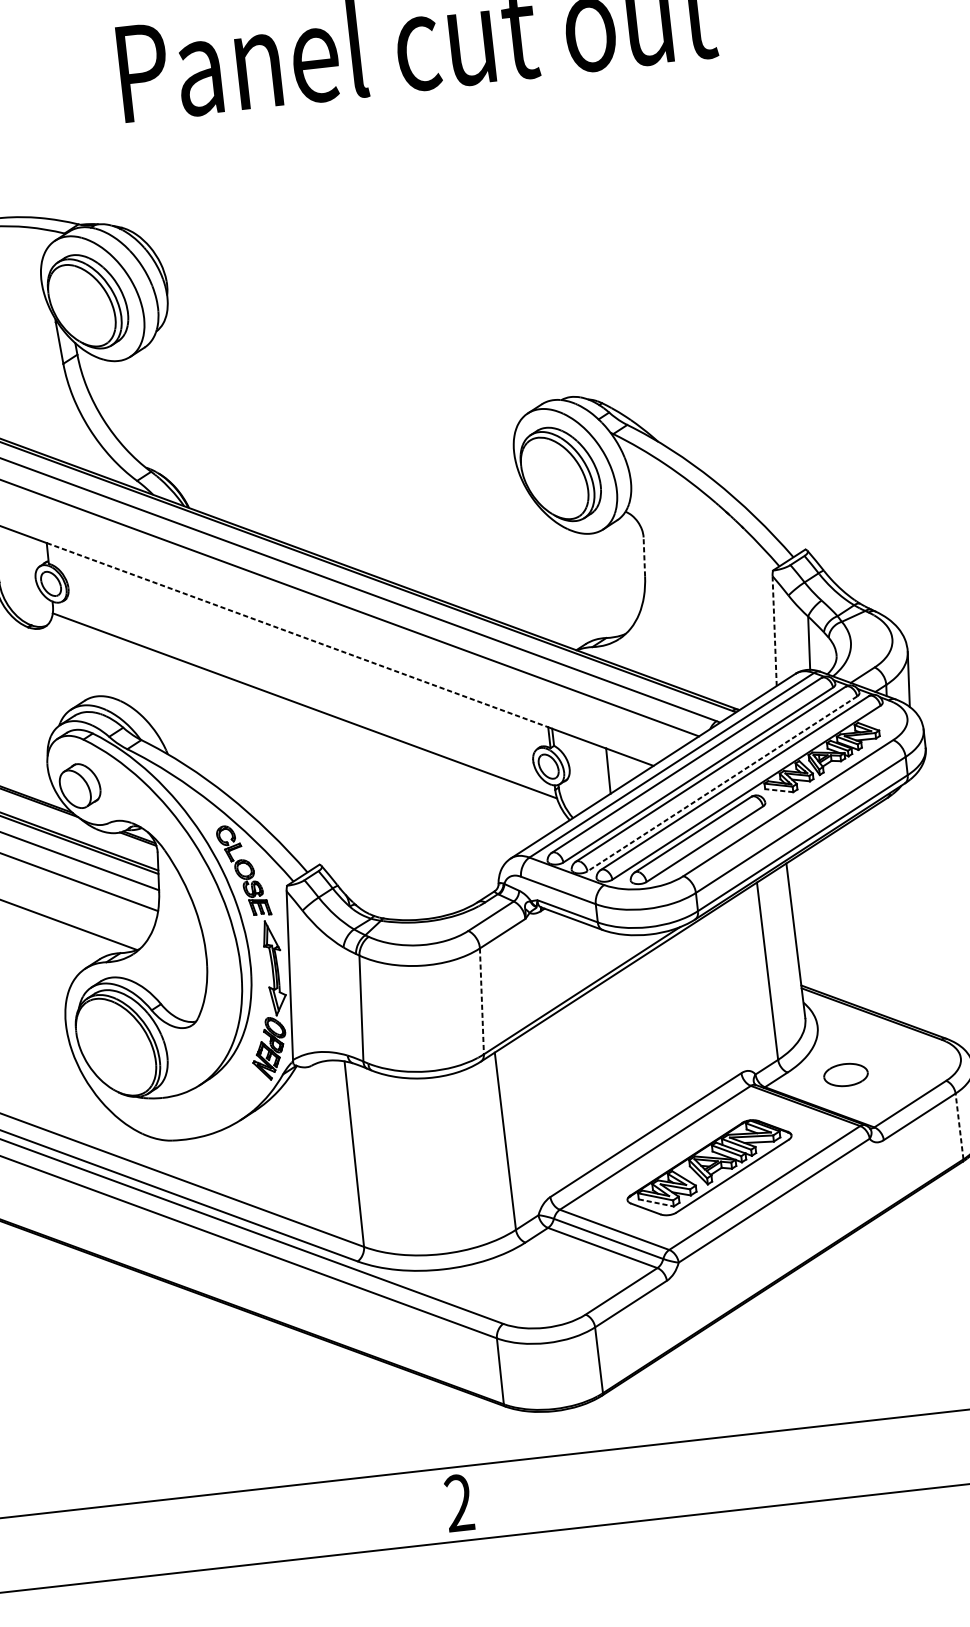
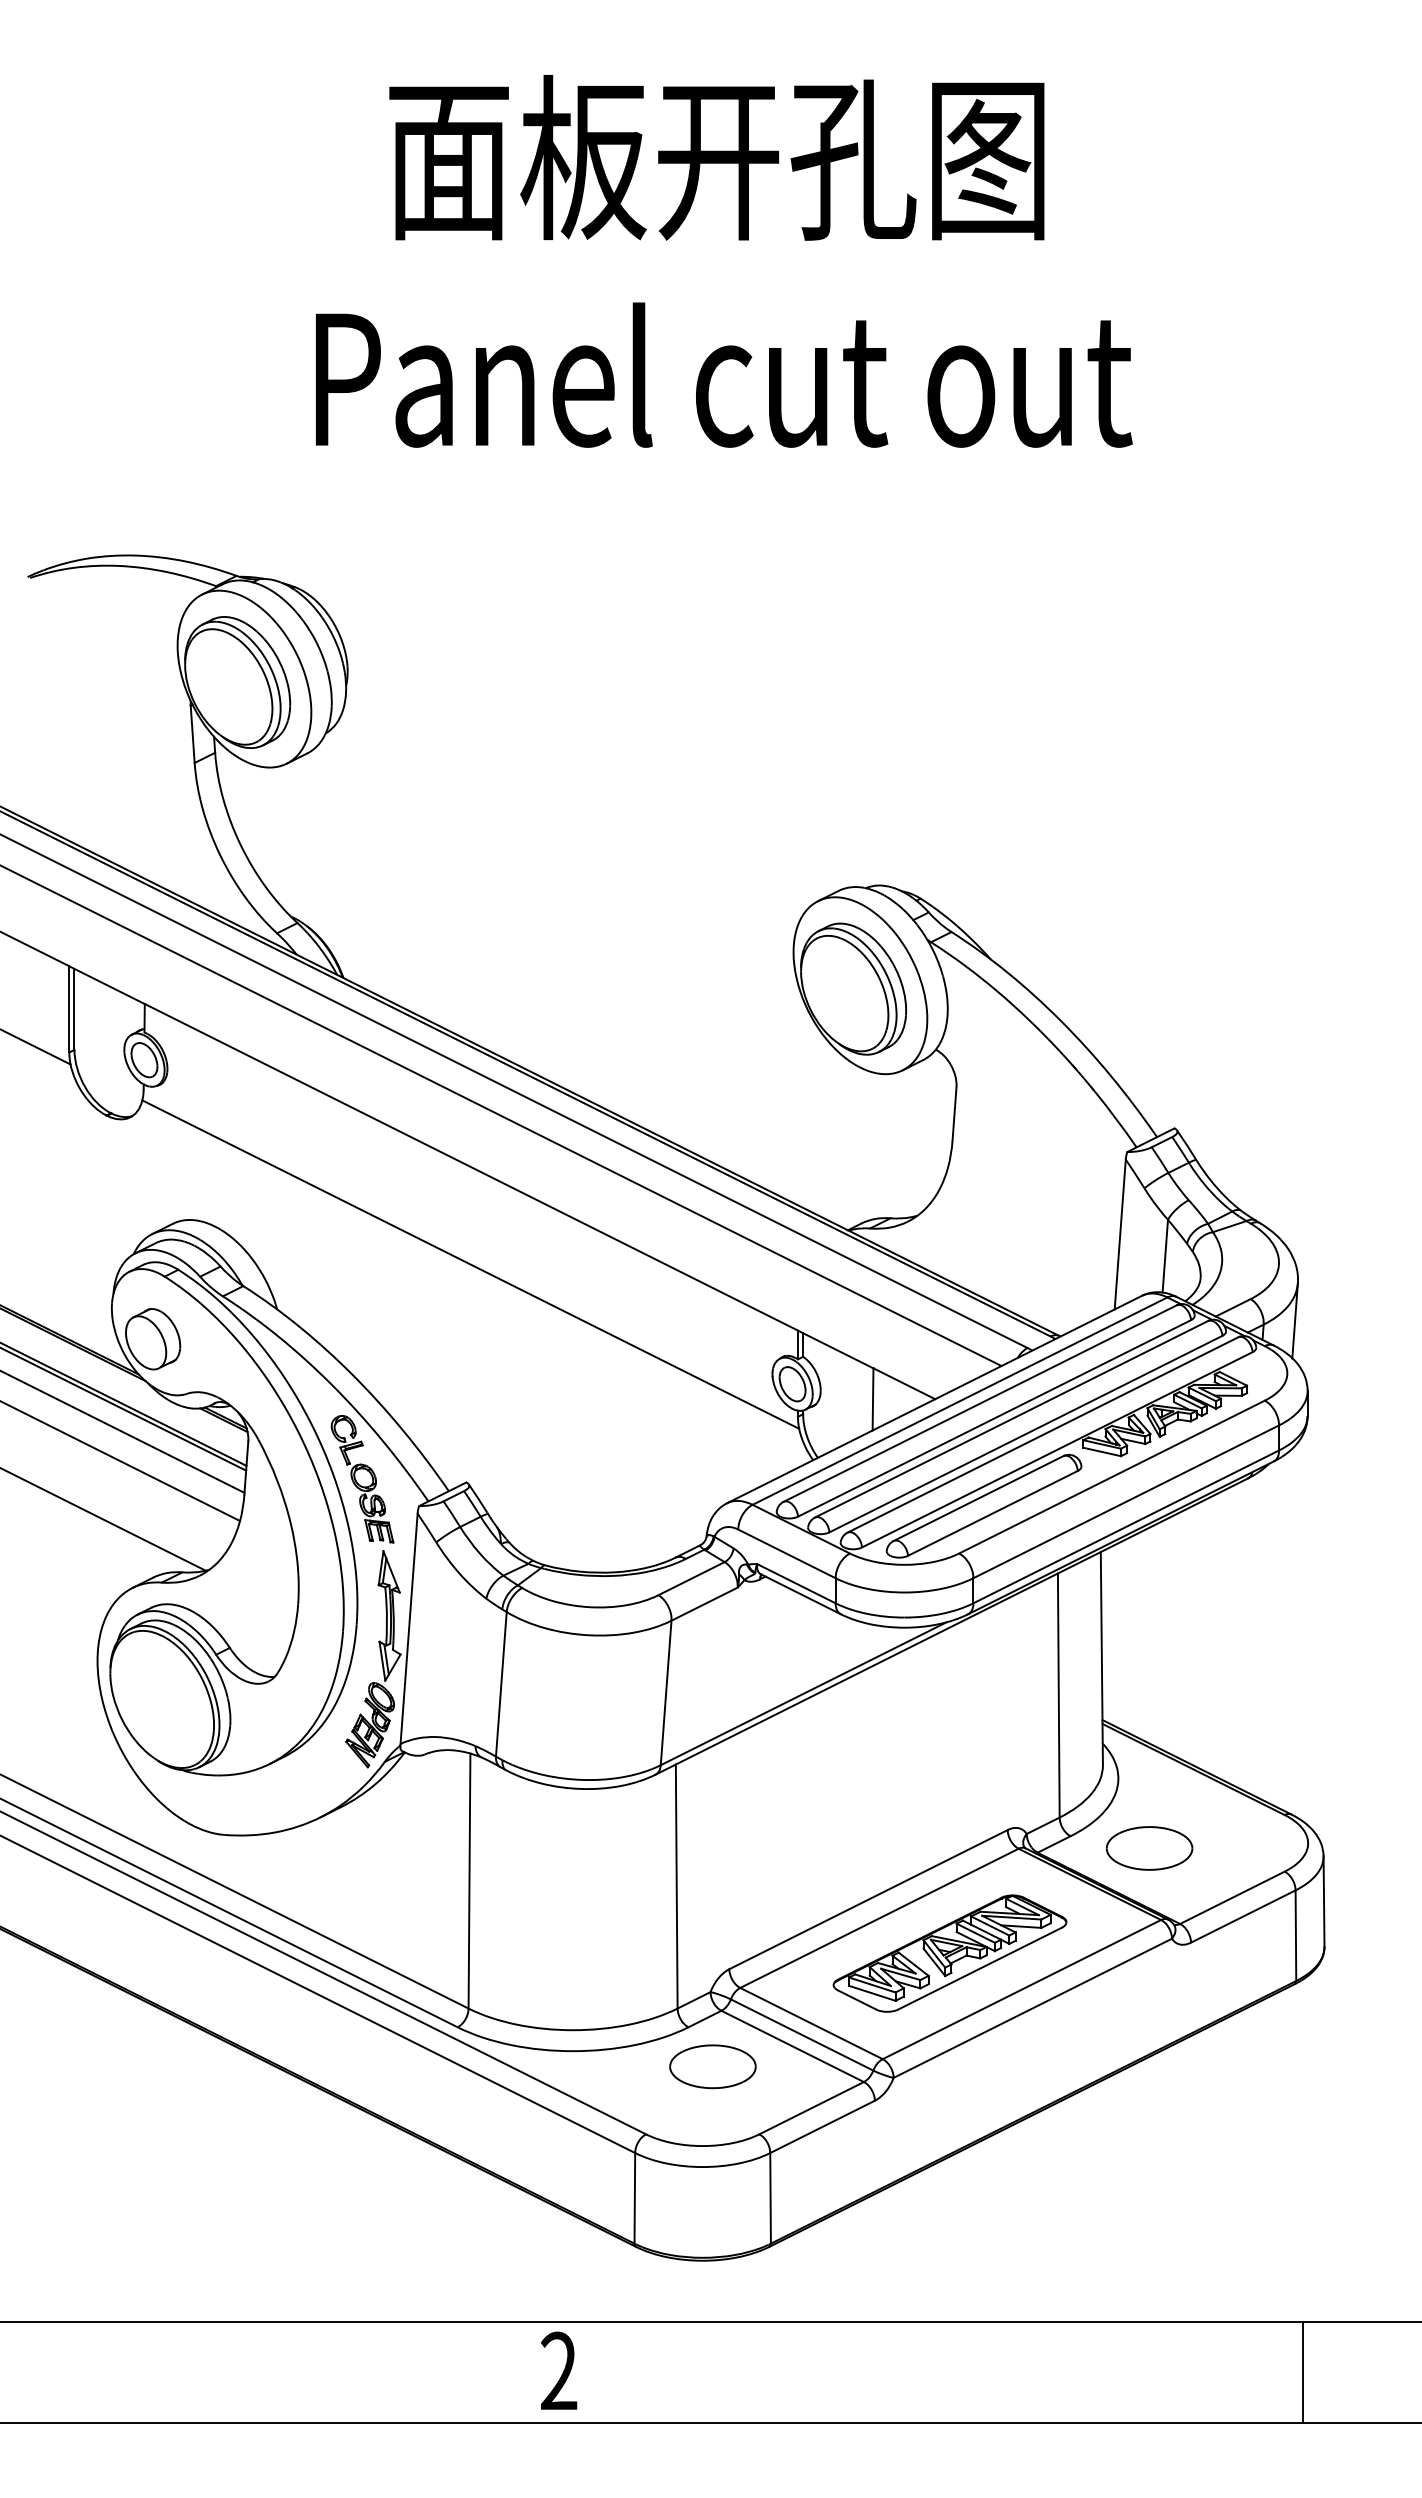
line: (644, 556) -> (954, 1113), dashed -> solid
line: (774, 631) -> (1120, 1234), dashed -> solid
line: (297, 635) -> (471, 1167), dashed -> solid
line: (722, 784) -> (1025, 1434), dashed -> solid
line: (778, 790) -> (1101, 1451), dashed -> solid
line: (482, 1001) -> (666, 1693), dashed -> solid
part: (845, 1075) -> (1149, 1848), size x1.43
line: (959, 1126) -> (1295, 1935), dashed -> solid
line: (656, 1203) -> (872, 1993), dashed -> solid
part: (546, 1269) -> (712, 2066), added

